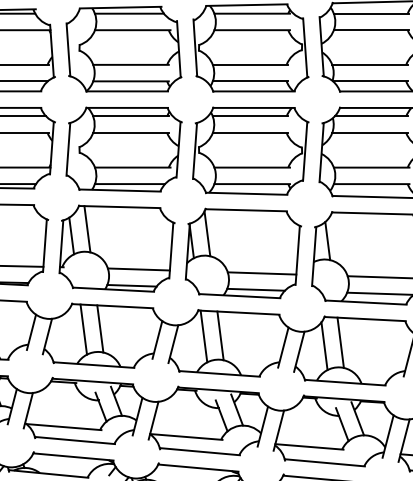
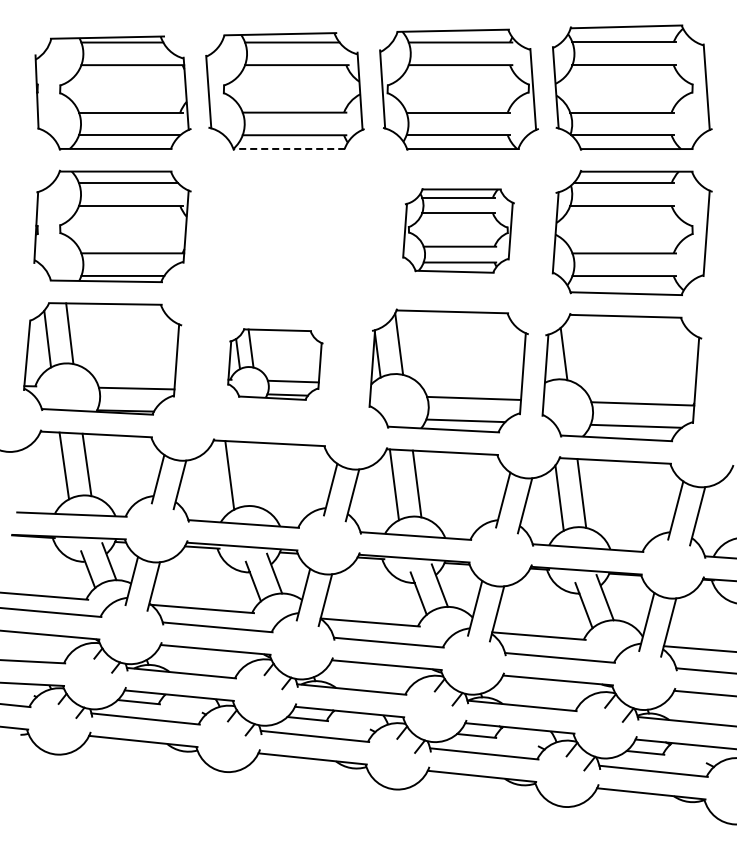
line: (127, 91) -> (289, 148), solid -> dashed
part: (124, 149) -> (285, 228), removed
part: (250, 150) -> (458, 230), size x0.7
part: (117, 248) -> (275, 364), size x0.6
line: (100, 328) -> (252, 474), removed

